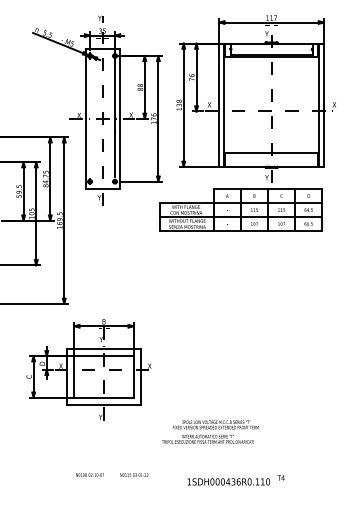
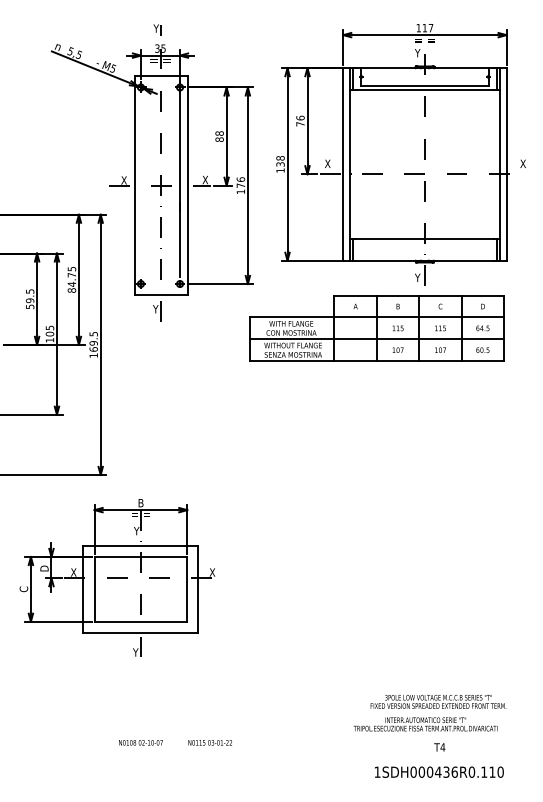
part: (88, 369) -> (116, 577), moved
text: (210, 431) -> (429, 712), moved
text: (228, 481) -> (438, 771), moved

